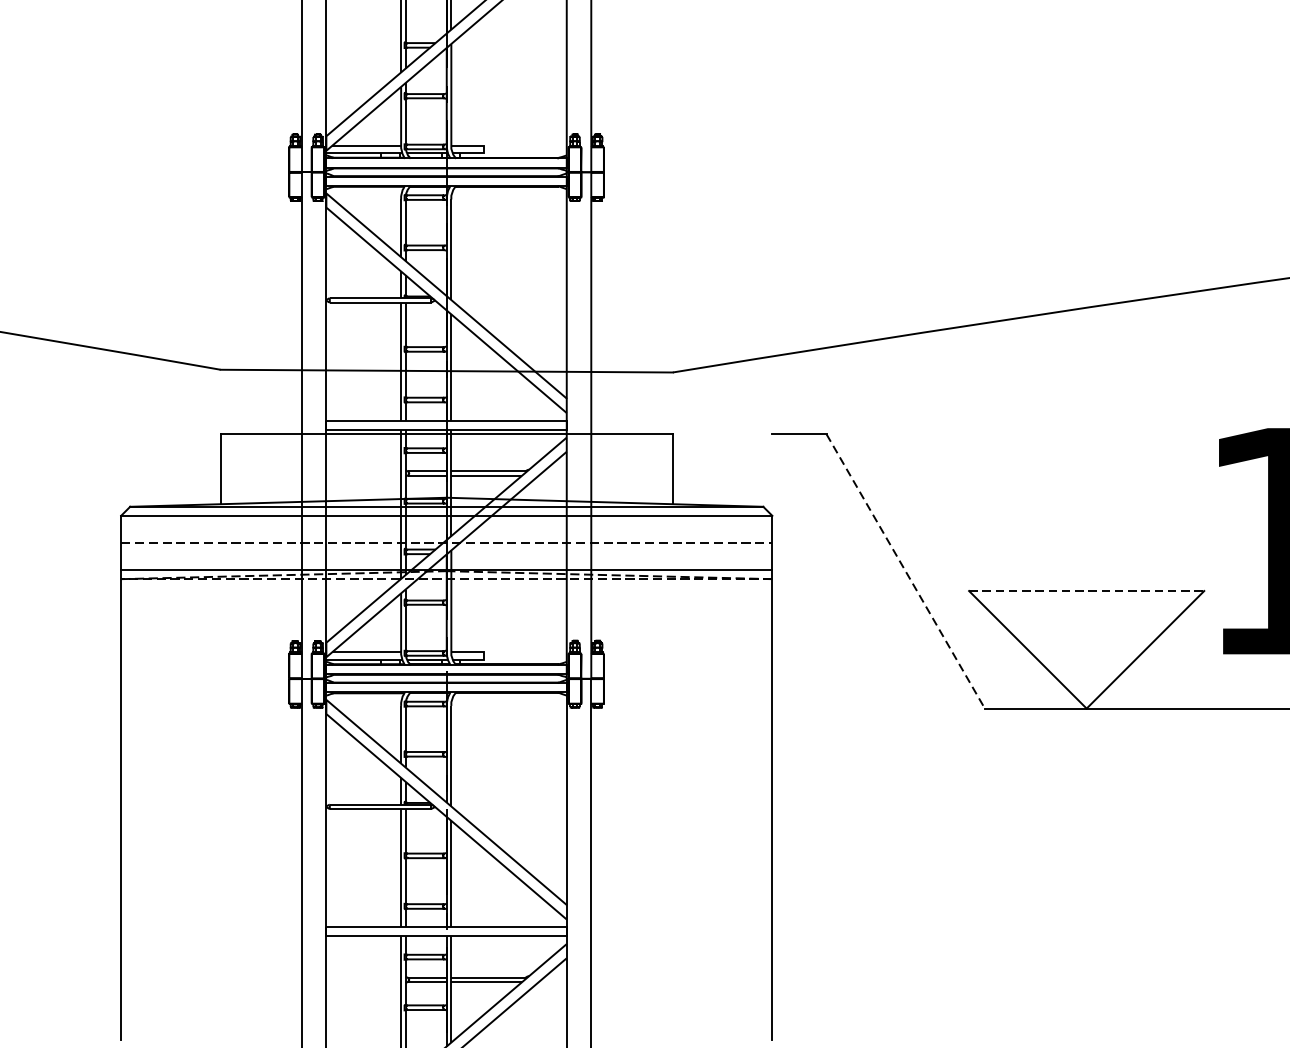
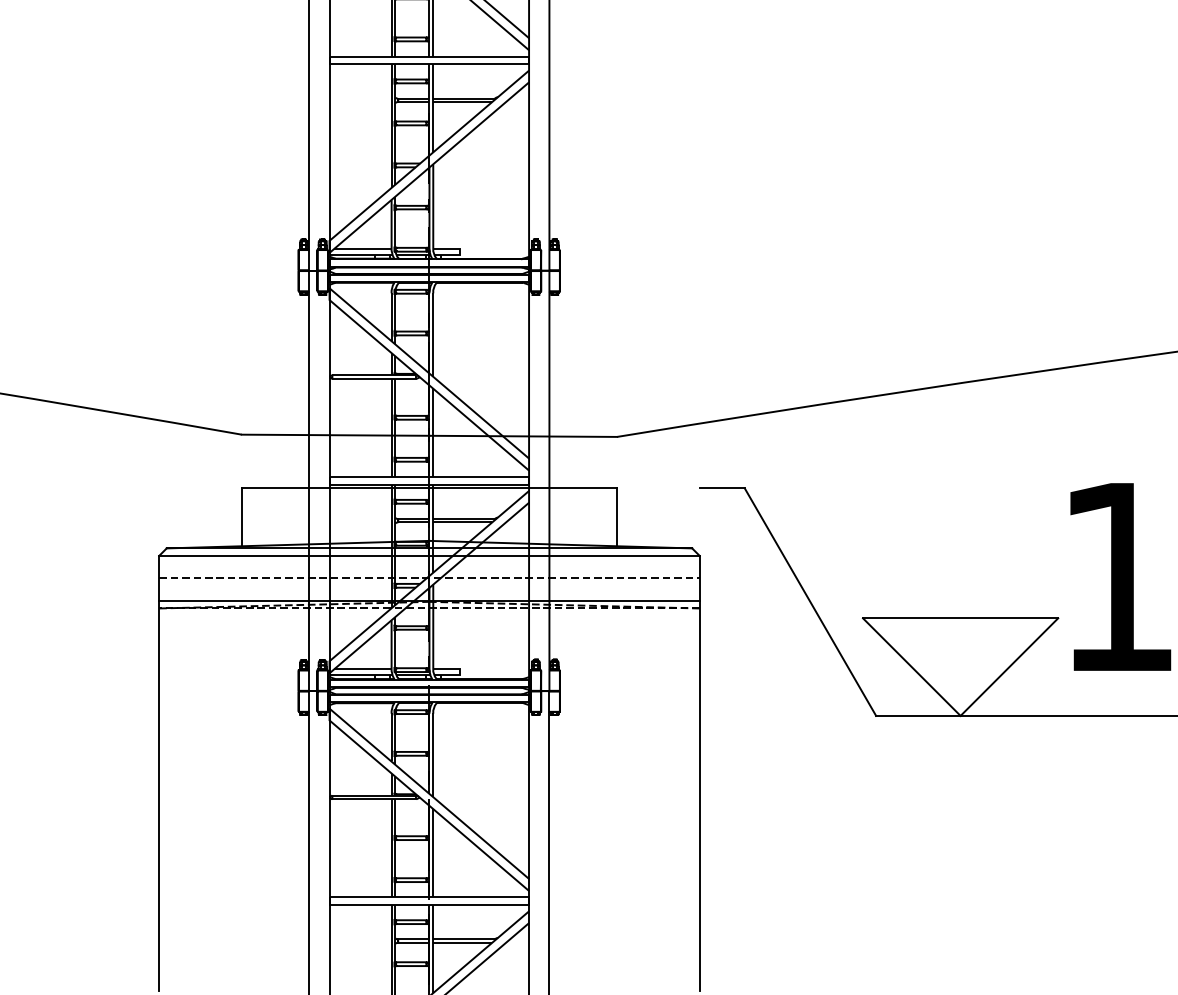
line: (905, 571) -> (810, 602), dashed -> solid
line: (1086, 591) -> (960, 618), dashed -> solid

